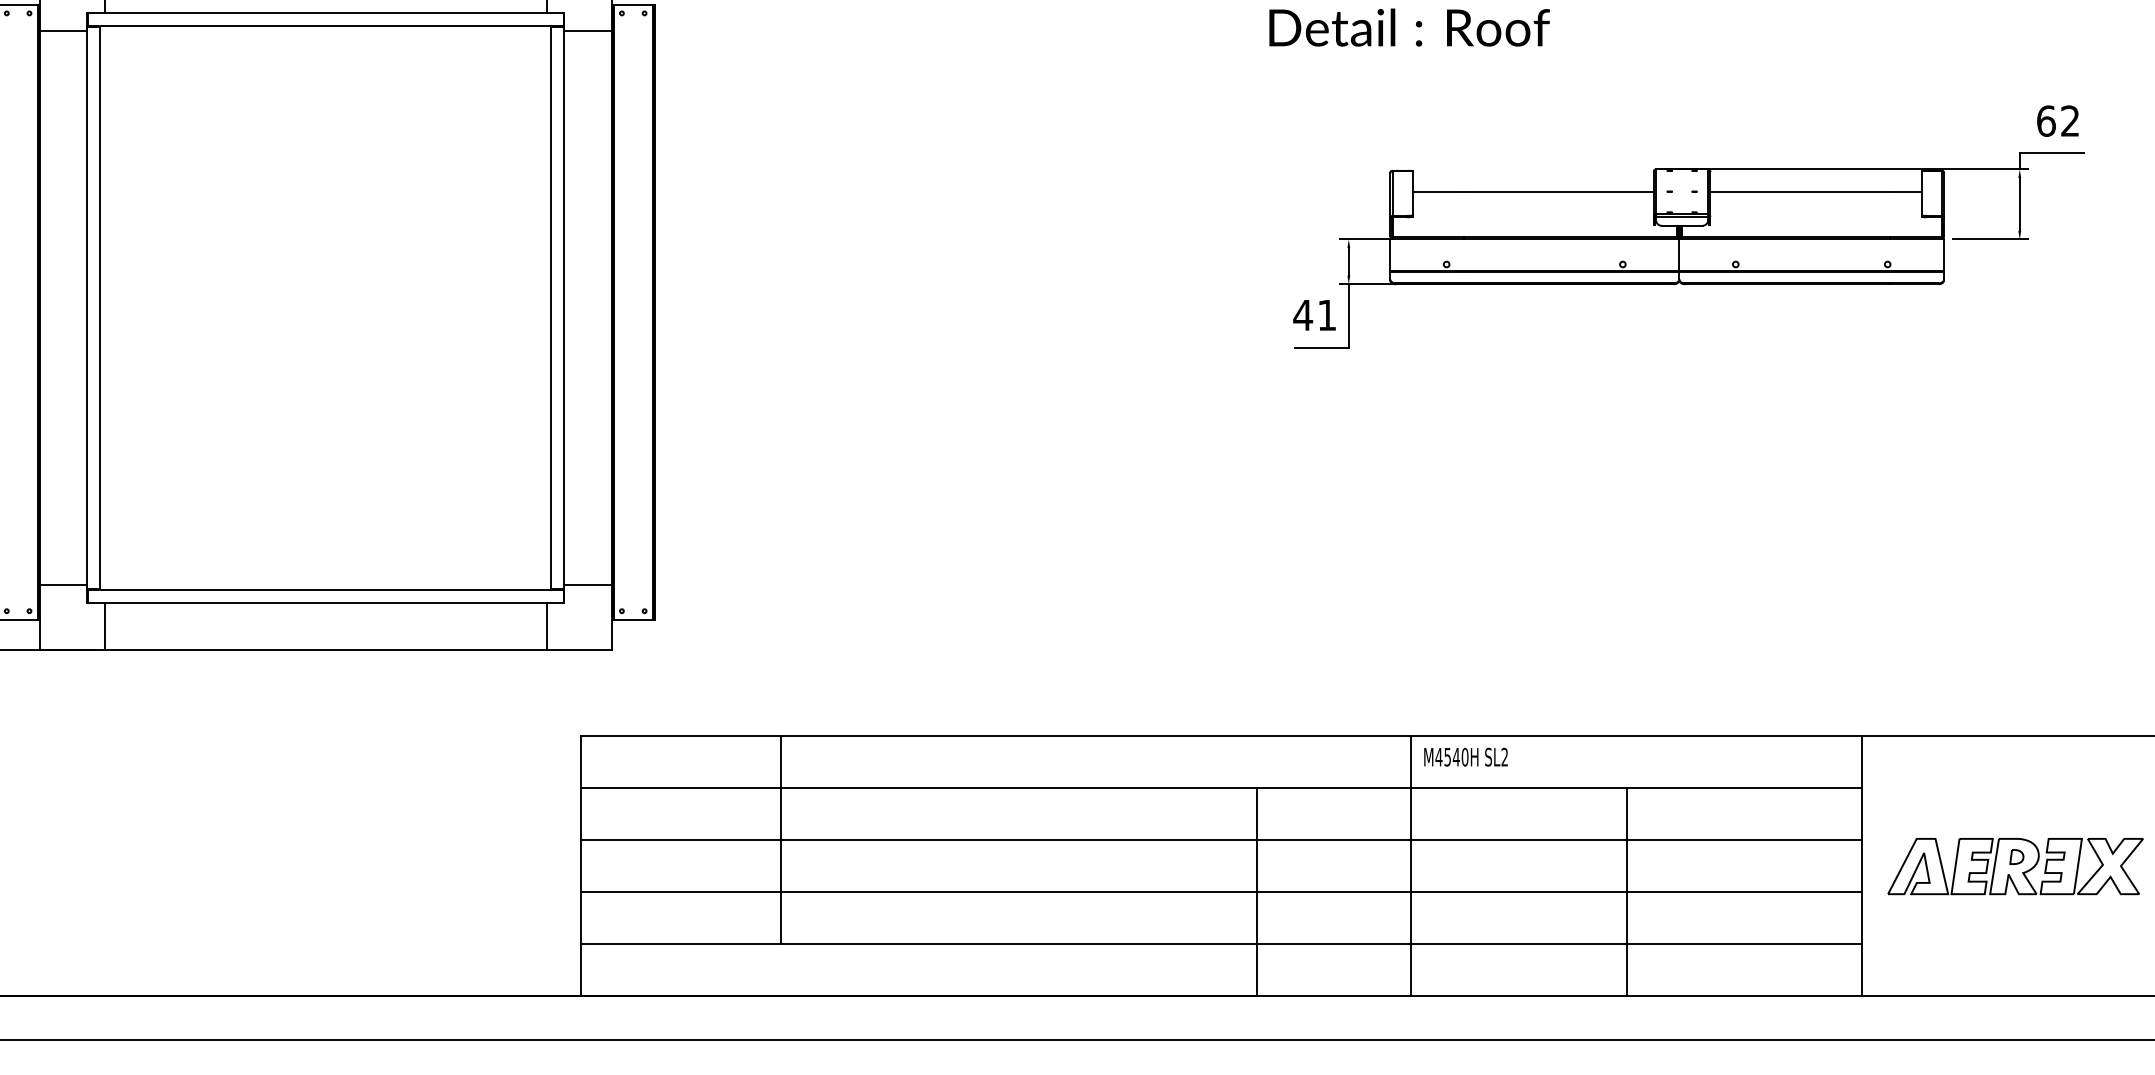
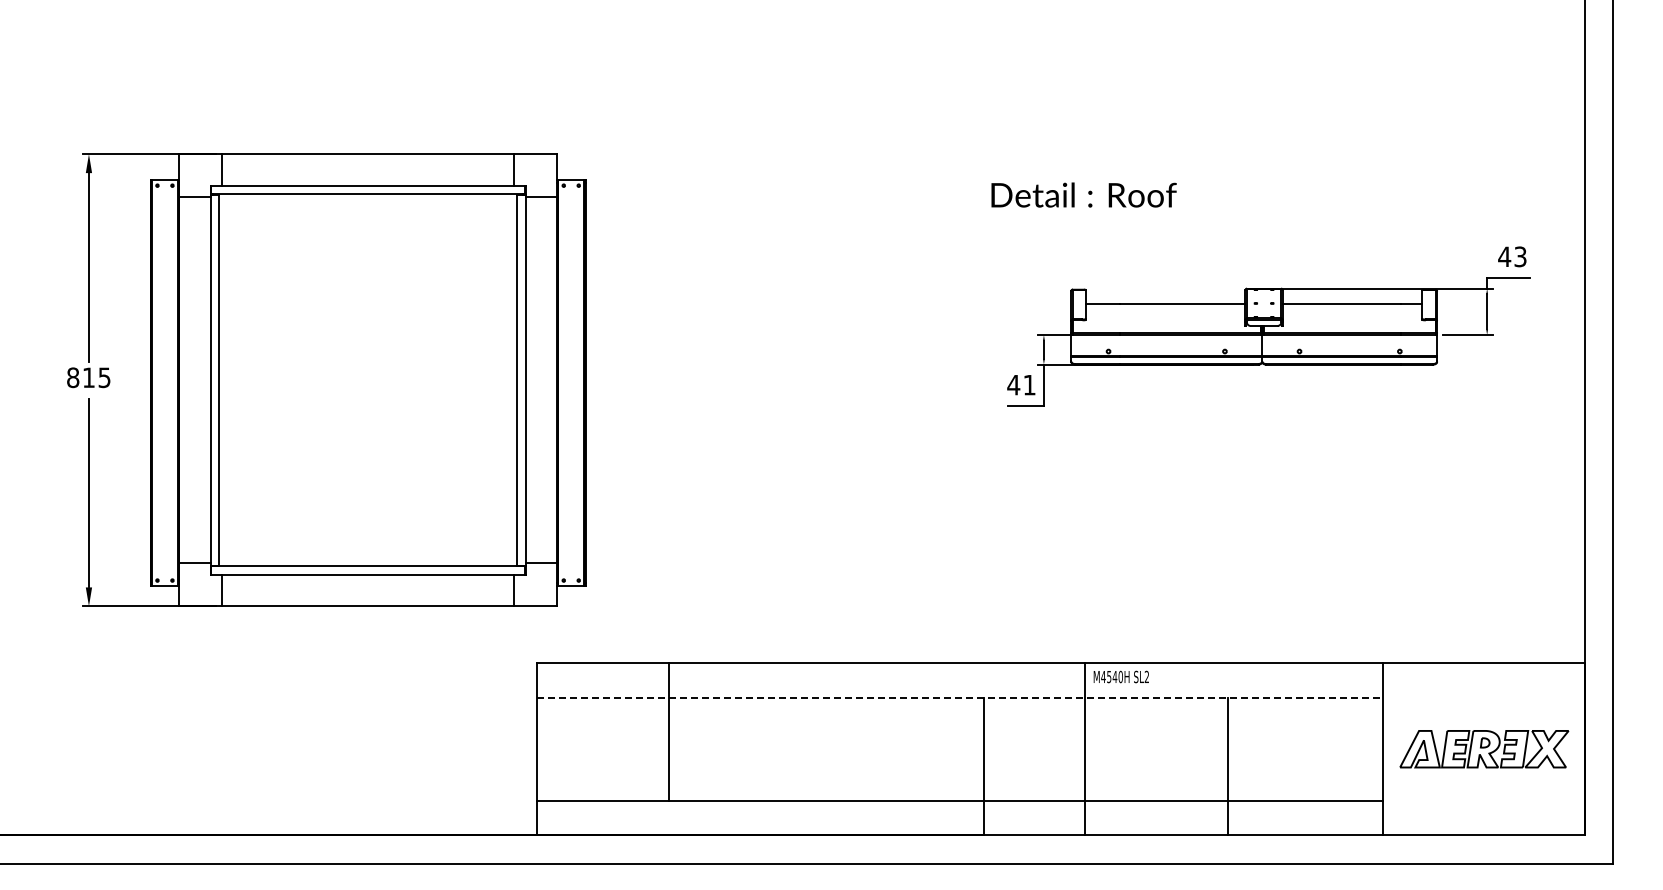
text: (2058, 120) -> (1512, 256), 62 -> 43
line: (1220, 788) -> (959, 697), solid -> dashed
line: (1220, 839) -> (959, 731), removed
line: (1220, 892) -> (959, 766), removed

